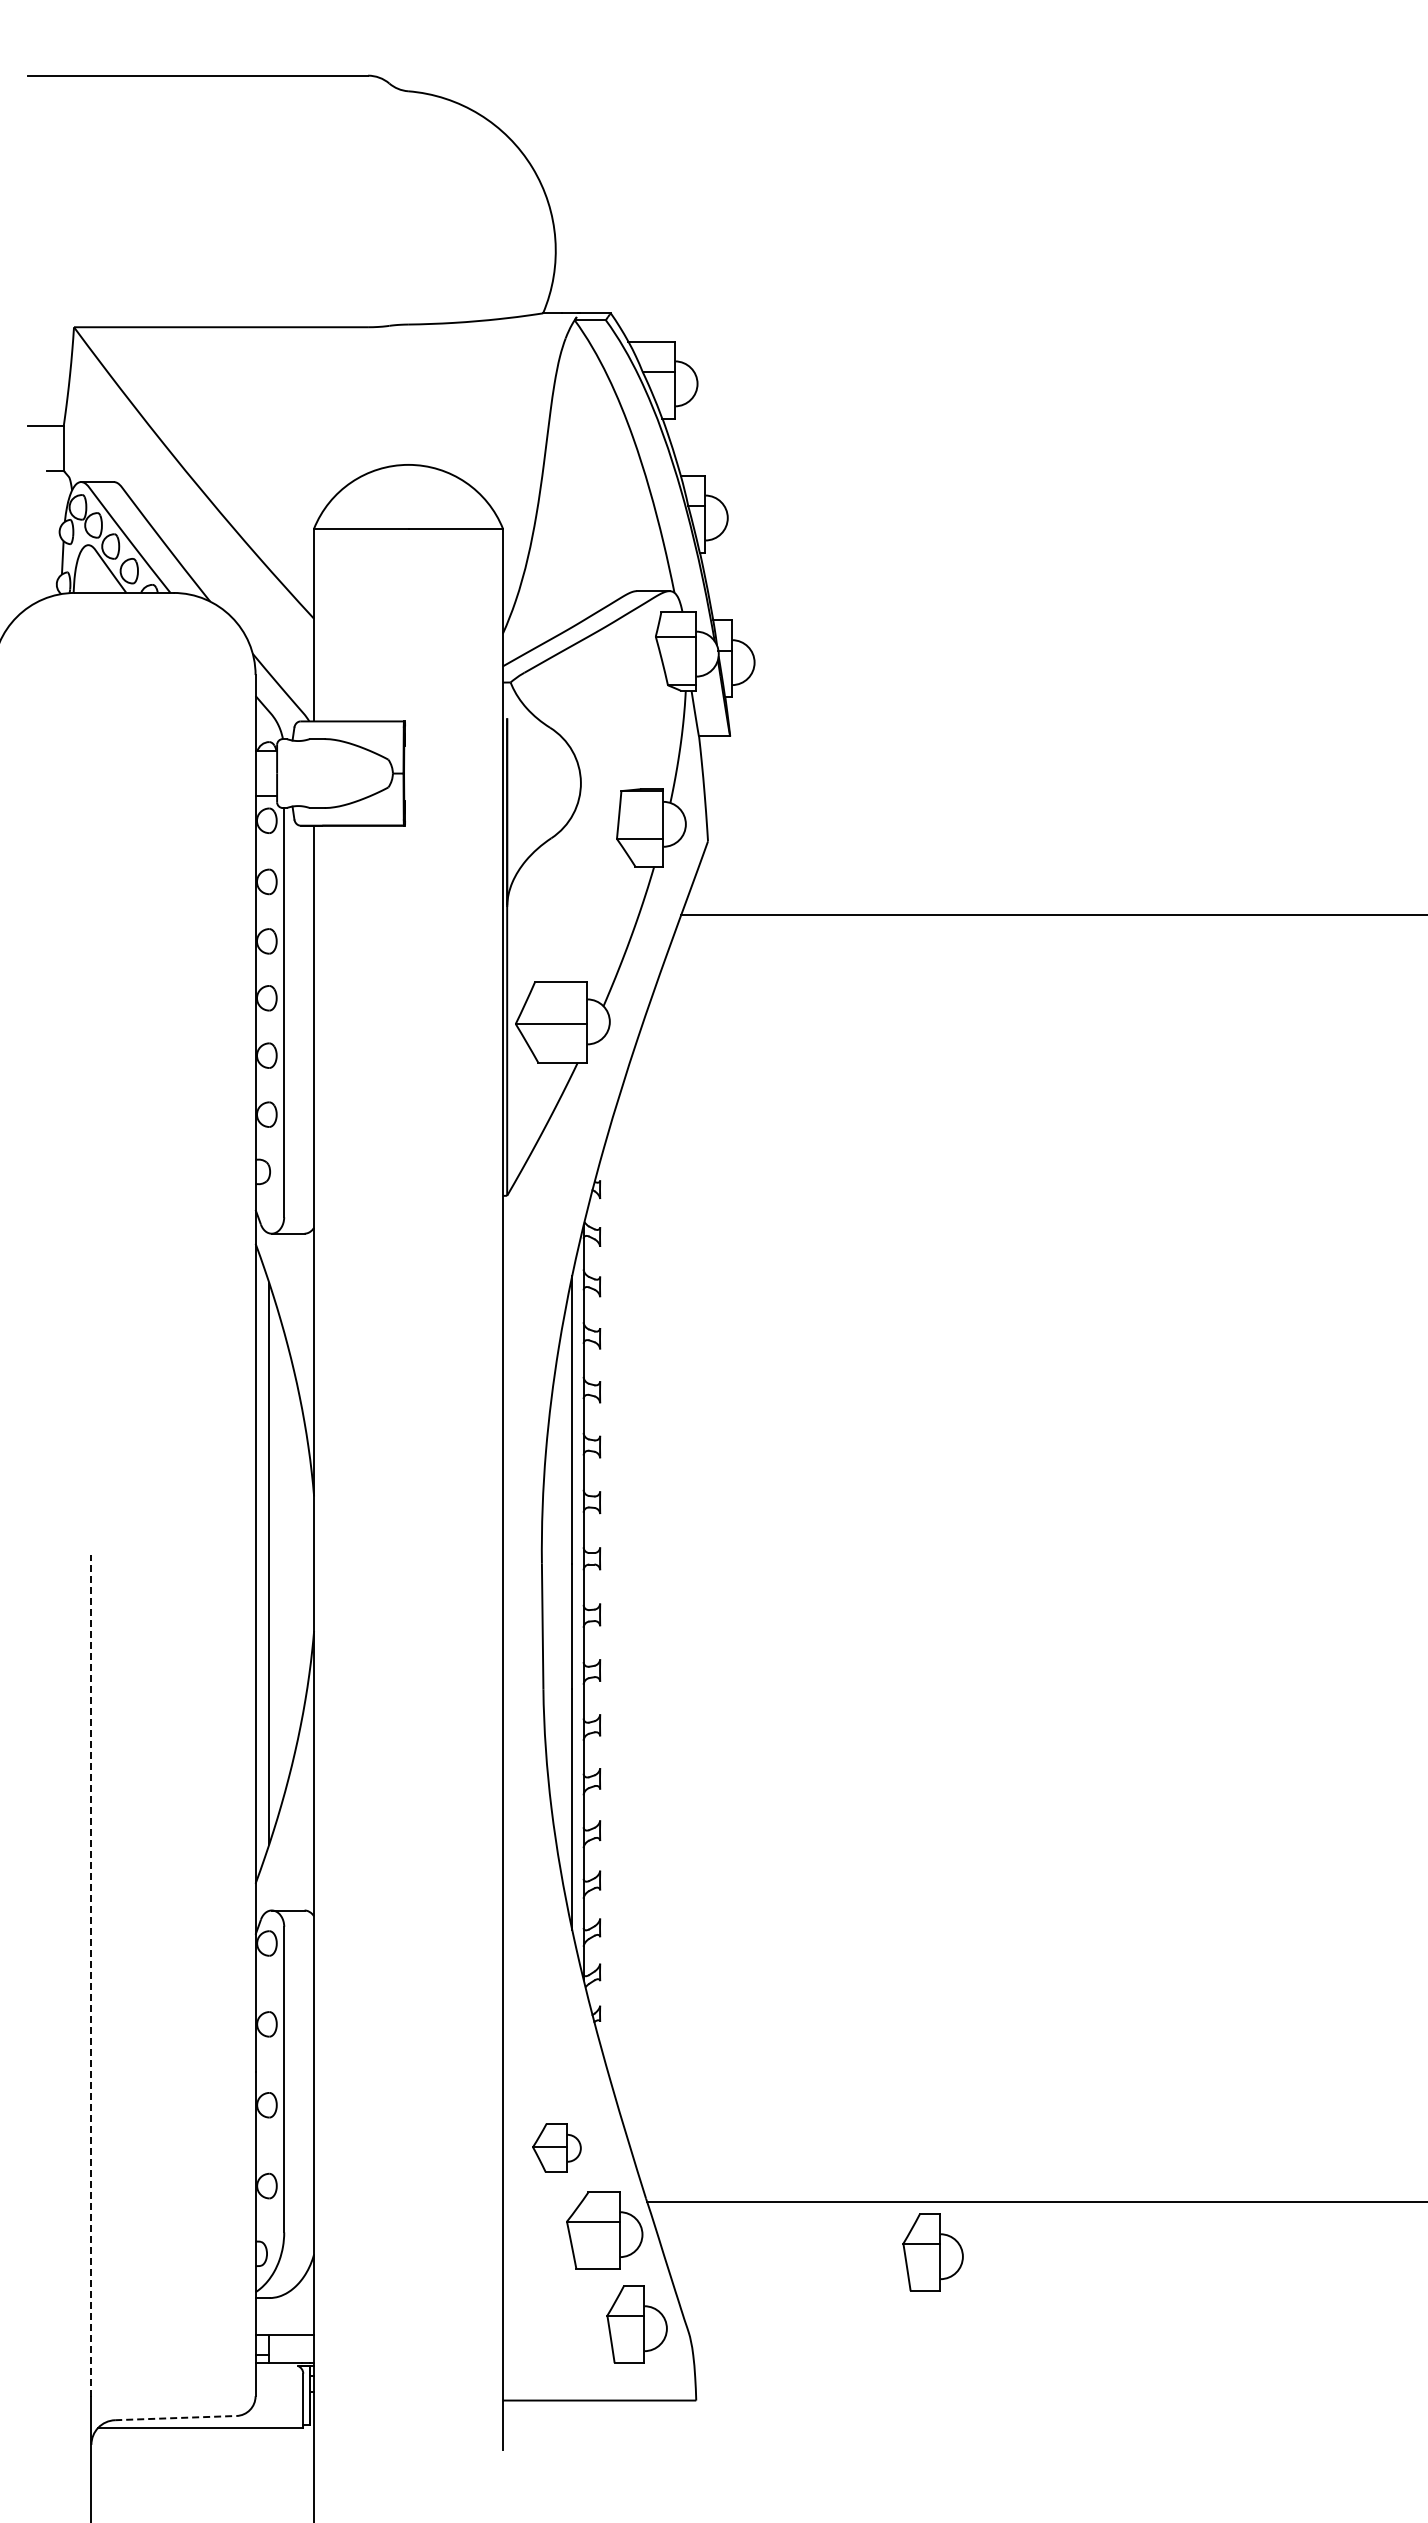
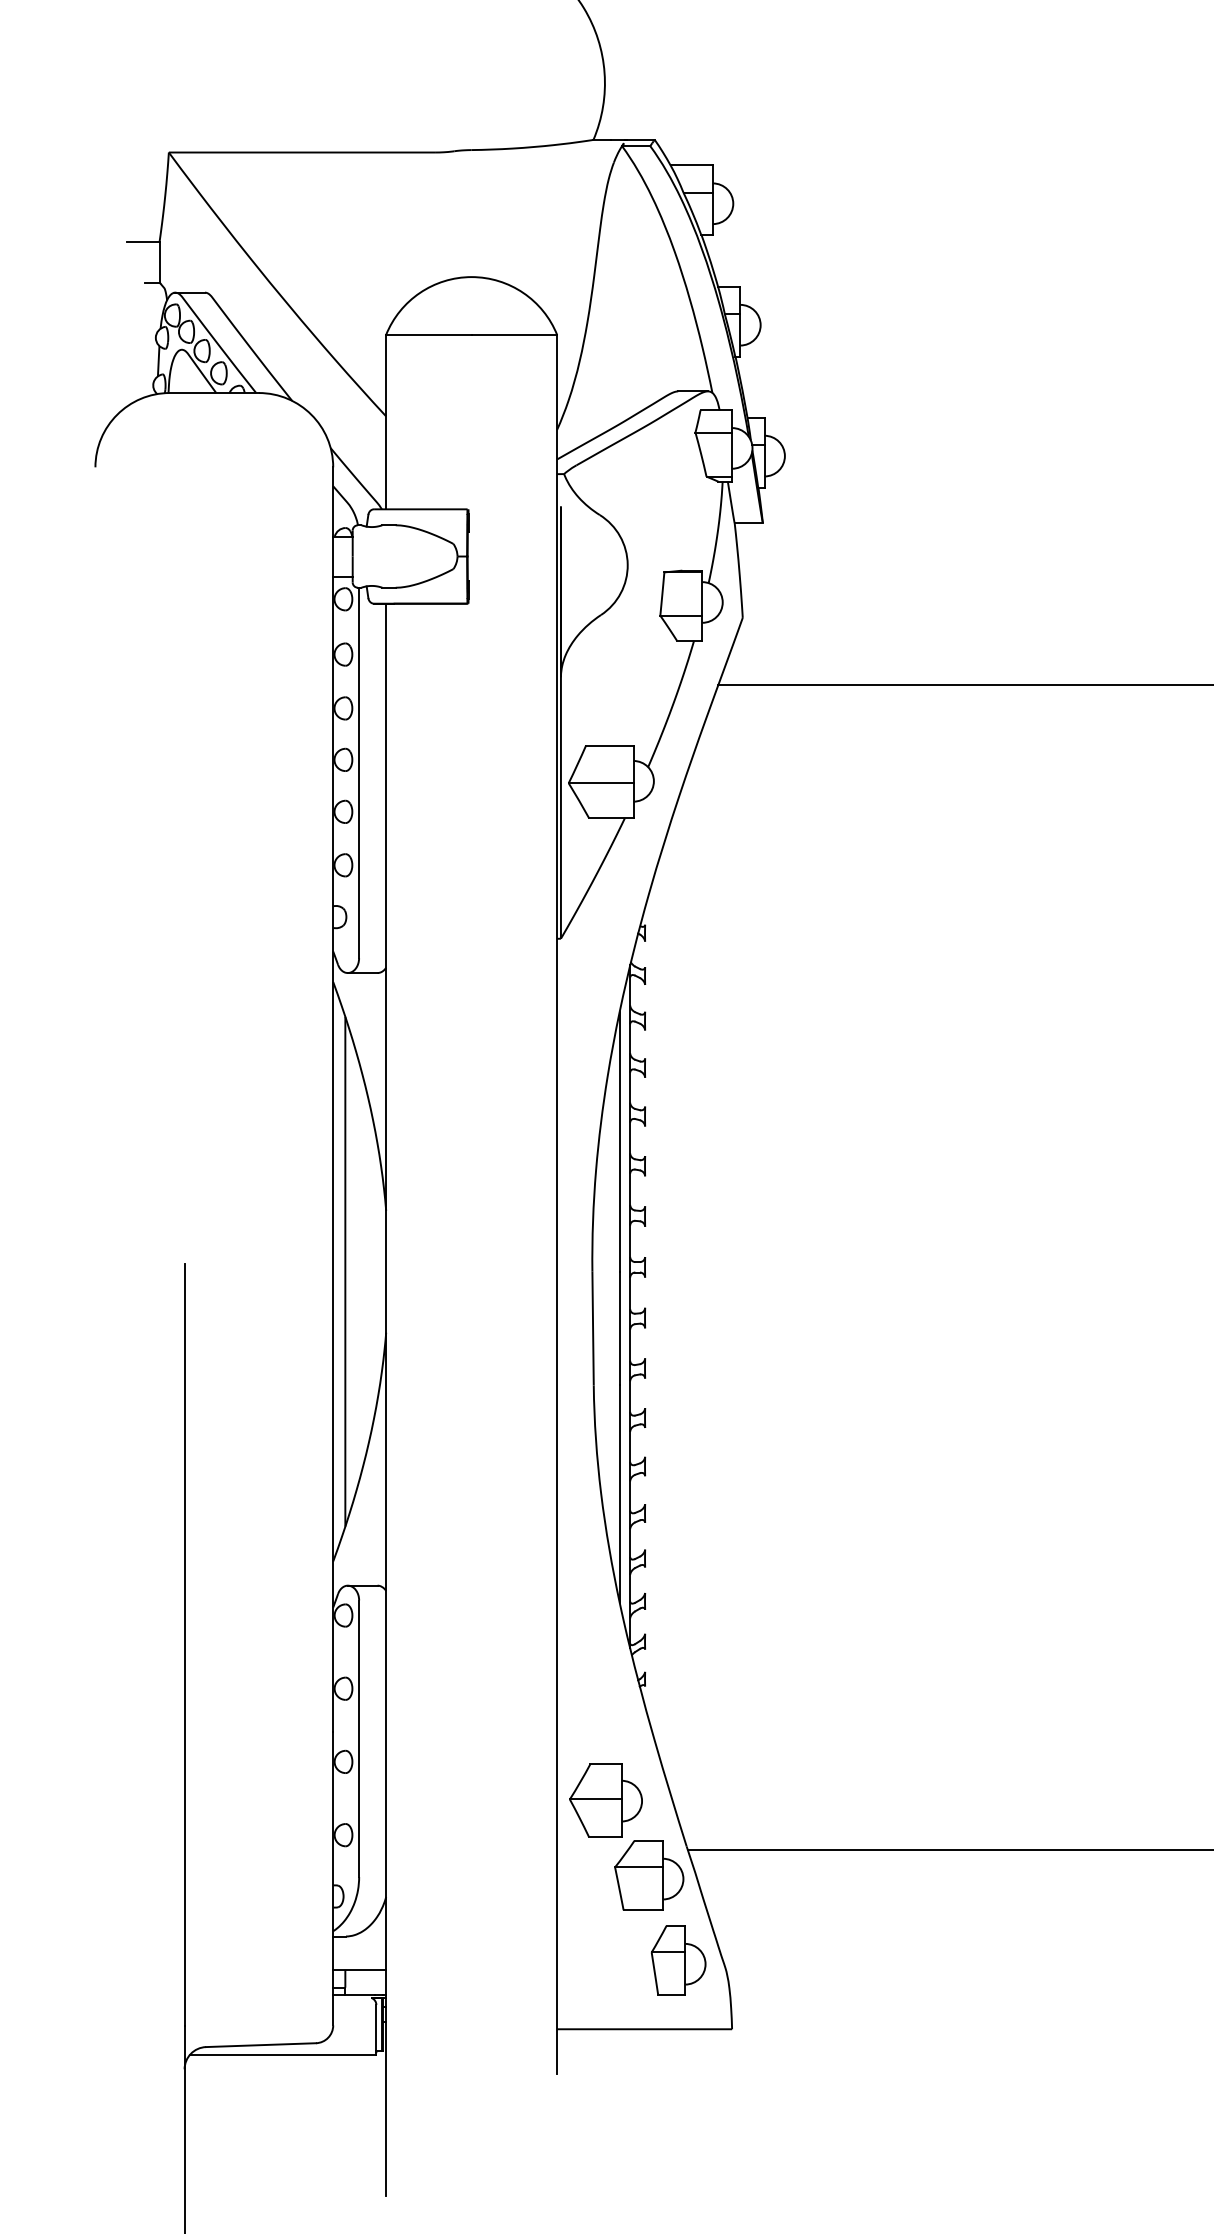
line: (91, 1975) -> (184, 1644), dashed -> solid
part: (556, 2147) -> (605, 1800), size x1.67
part: (932, 2252) -> (945, 1895), removed
line: (175, 2418) -> (260, 2045), dashed -> solid

